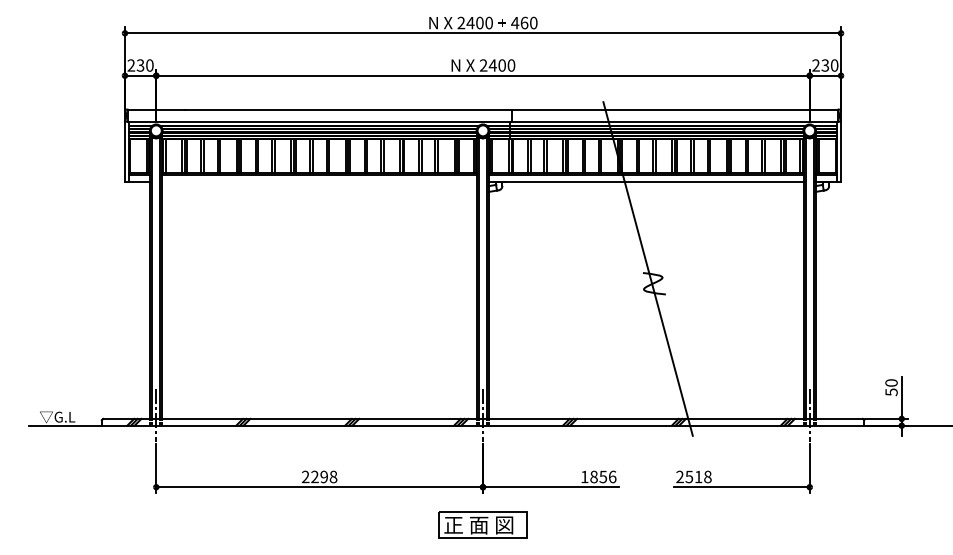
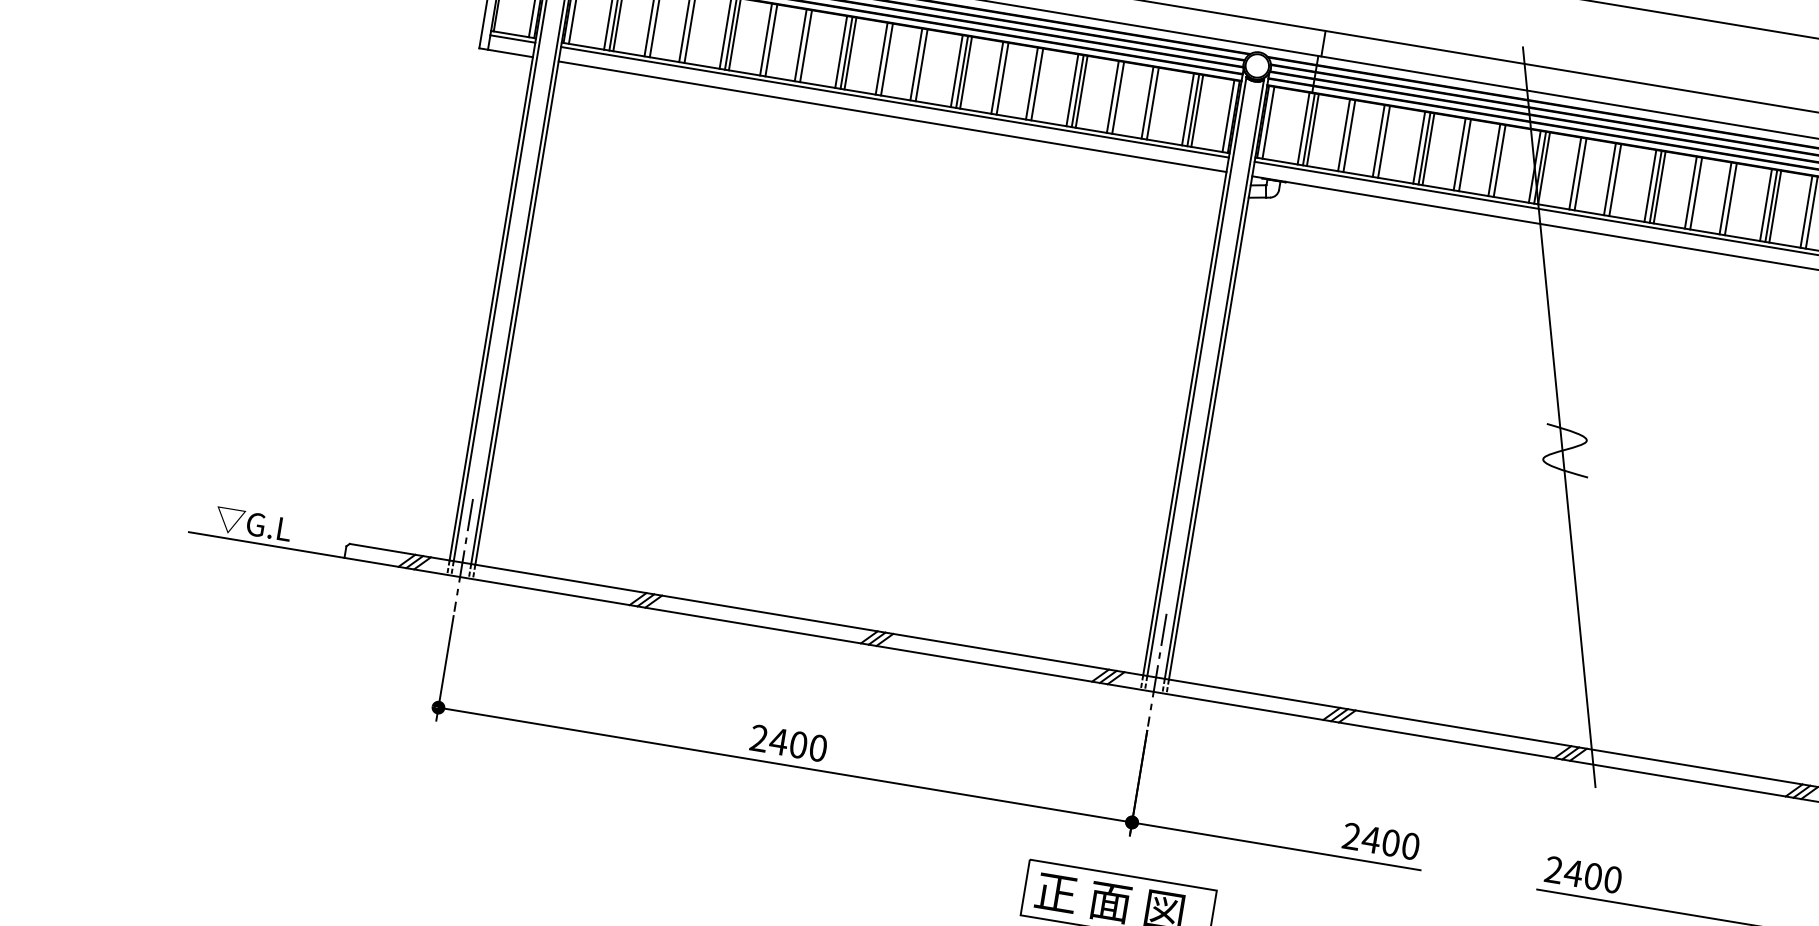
line: (319, 181) -> (892, 115), added
text: (323, 476) -> (797, 743), 2298 -> 2400
text: (598, 476) -> (1380, 840), 1856 -> 2400
text: (698, 476) -> (1593, 875), 2518 -> 2400

